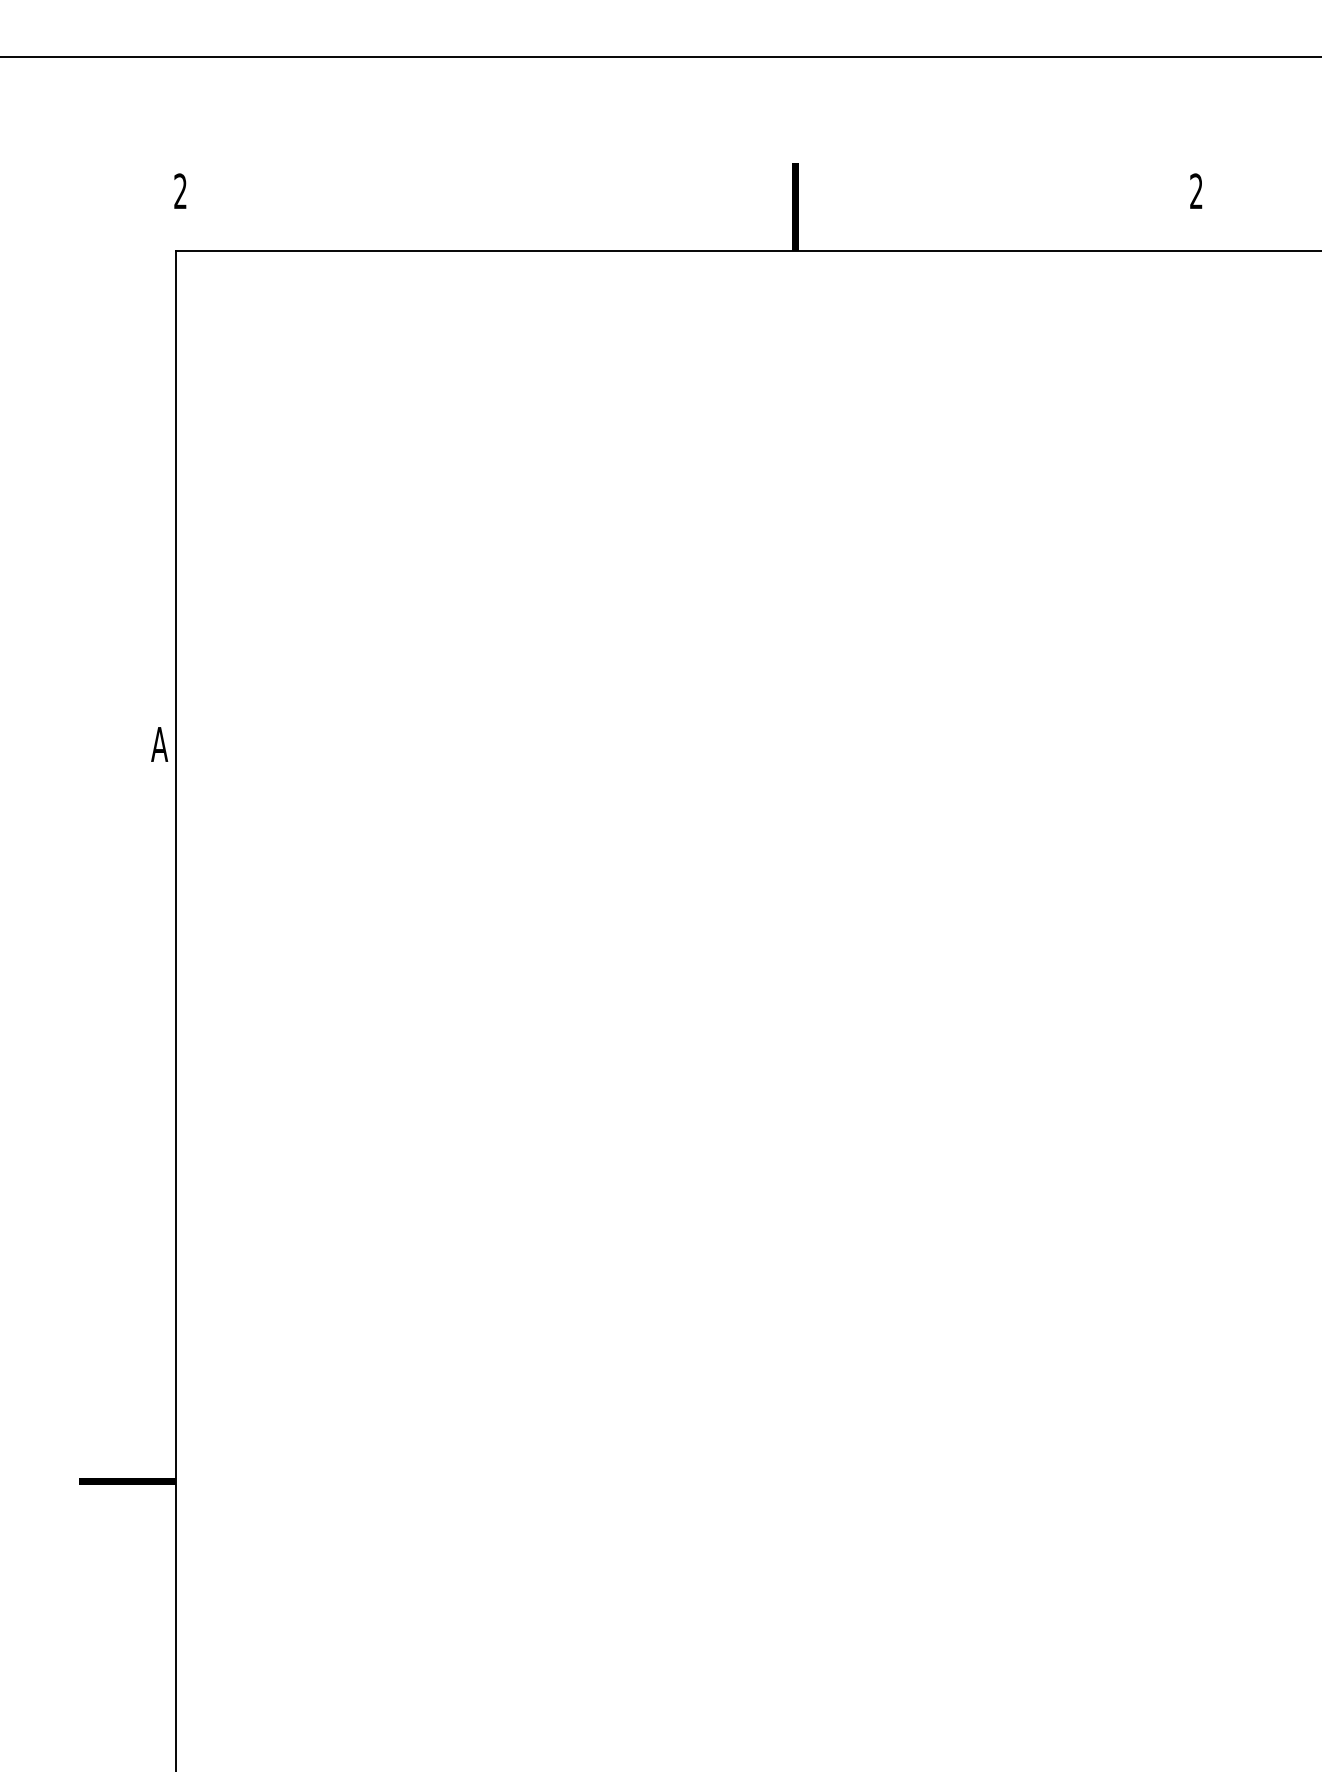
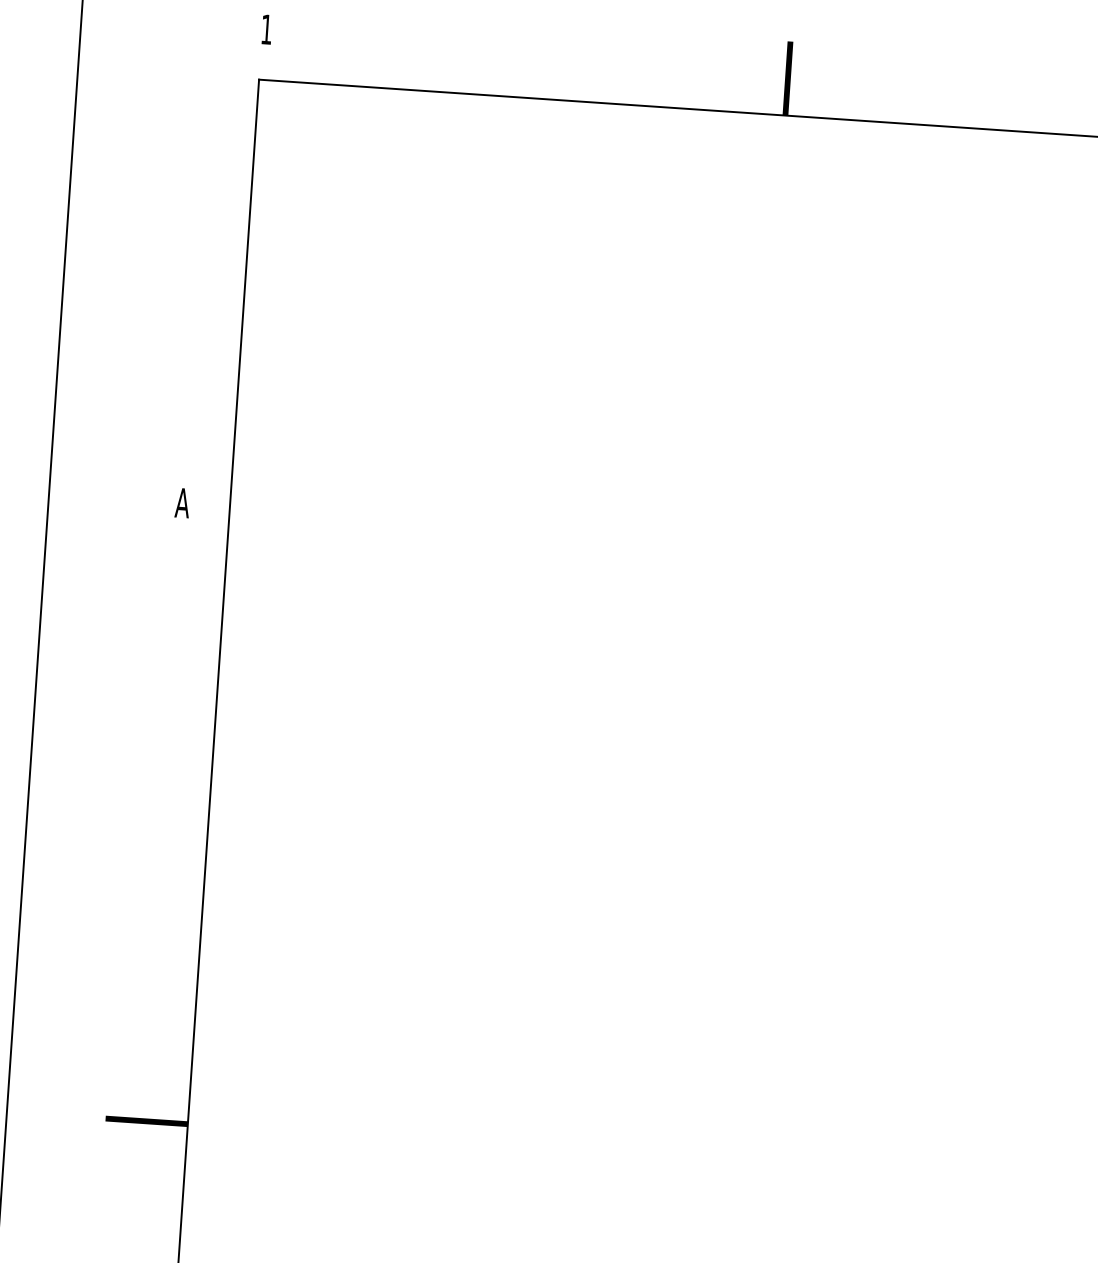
text: (180, 190) -> (266, 28), 2 -> 1
text: (159, 744) -> (182, 503), moved

